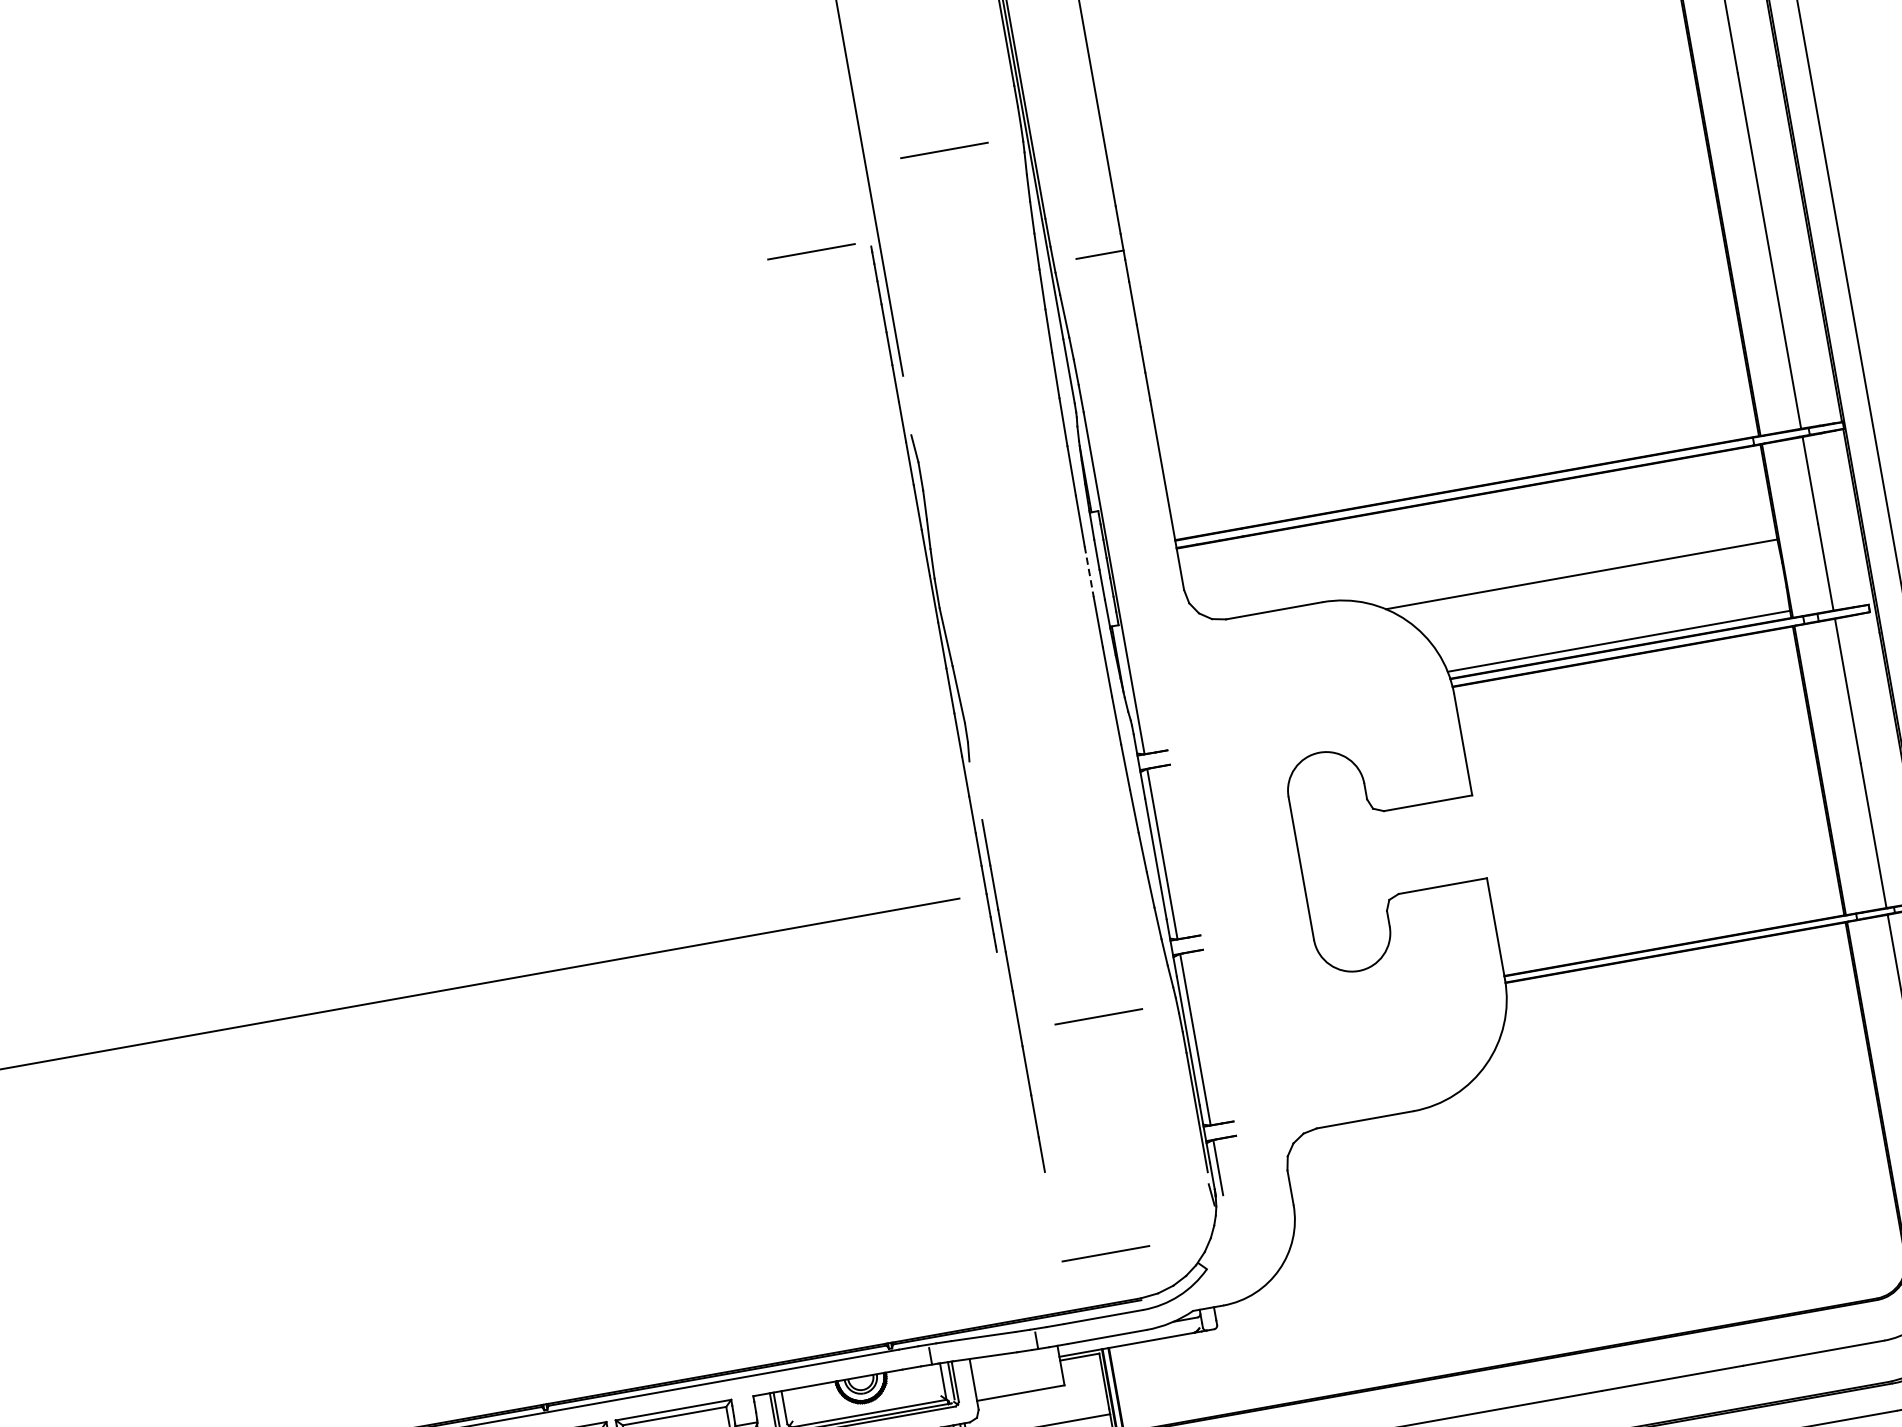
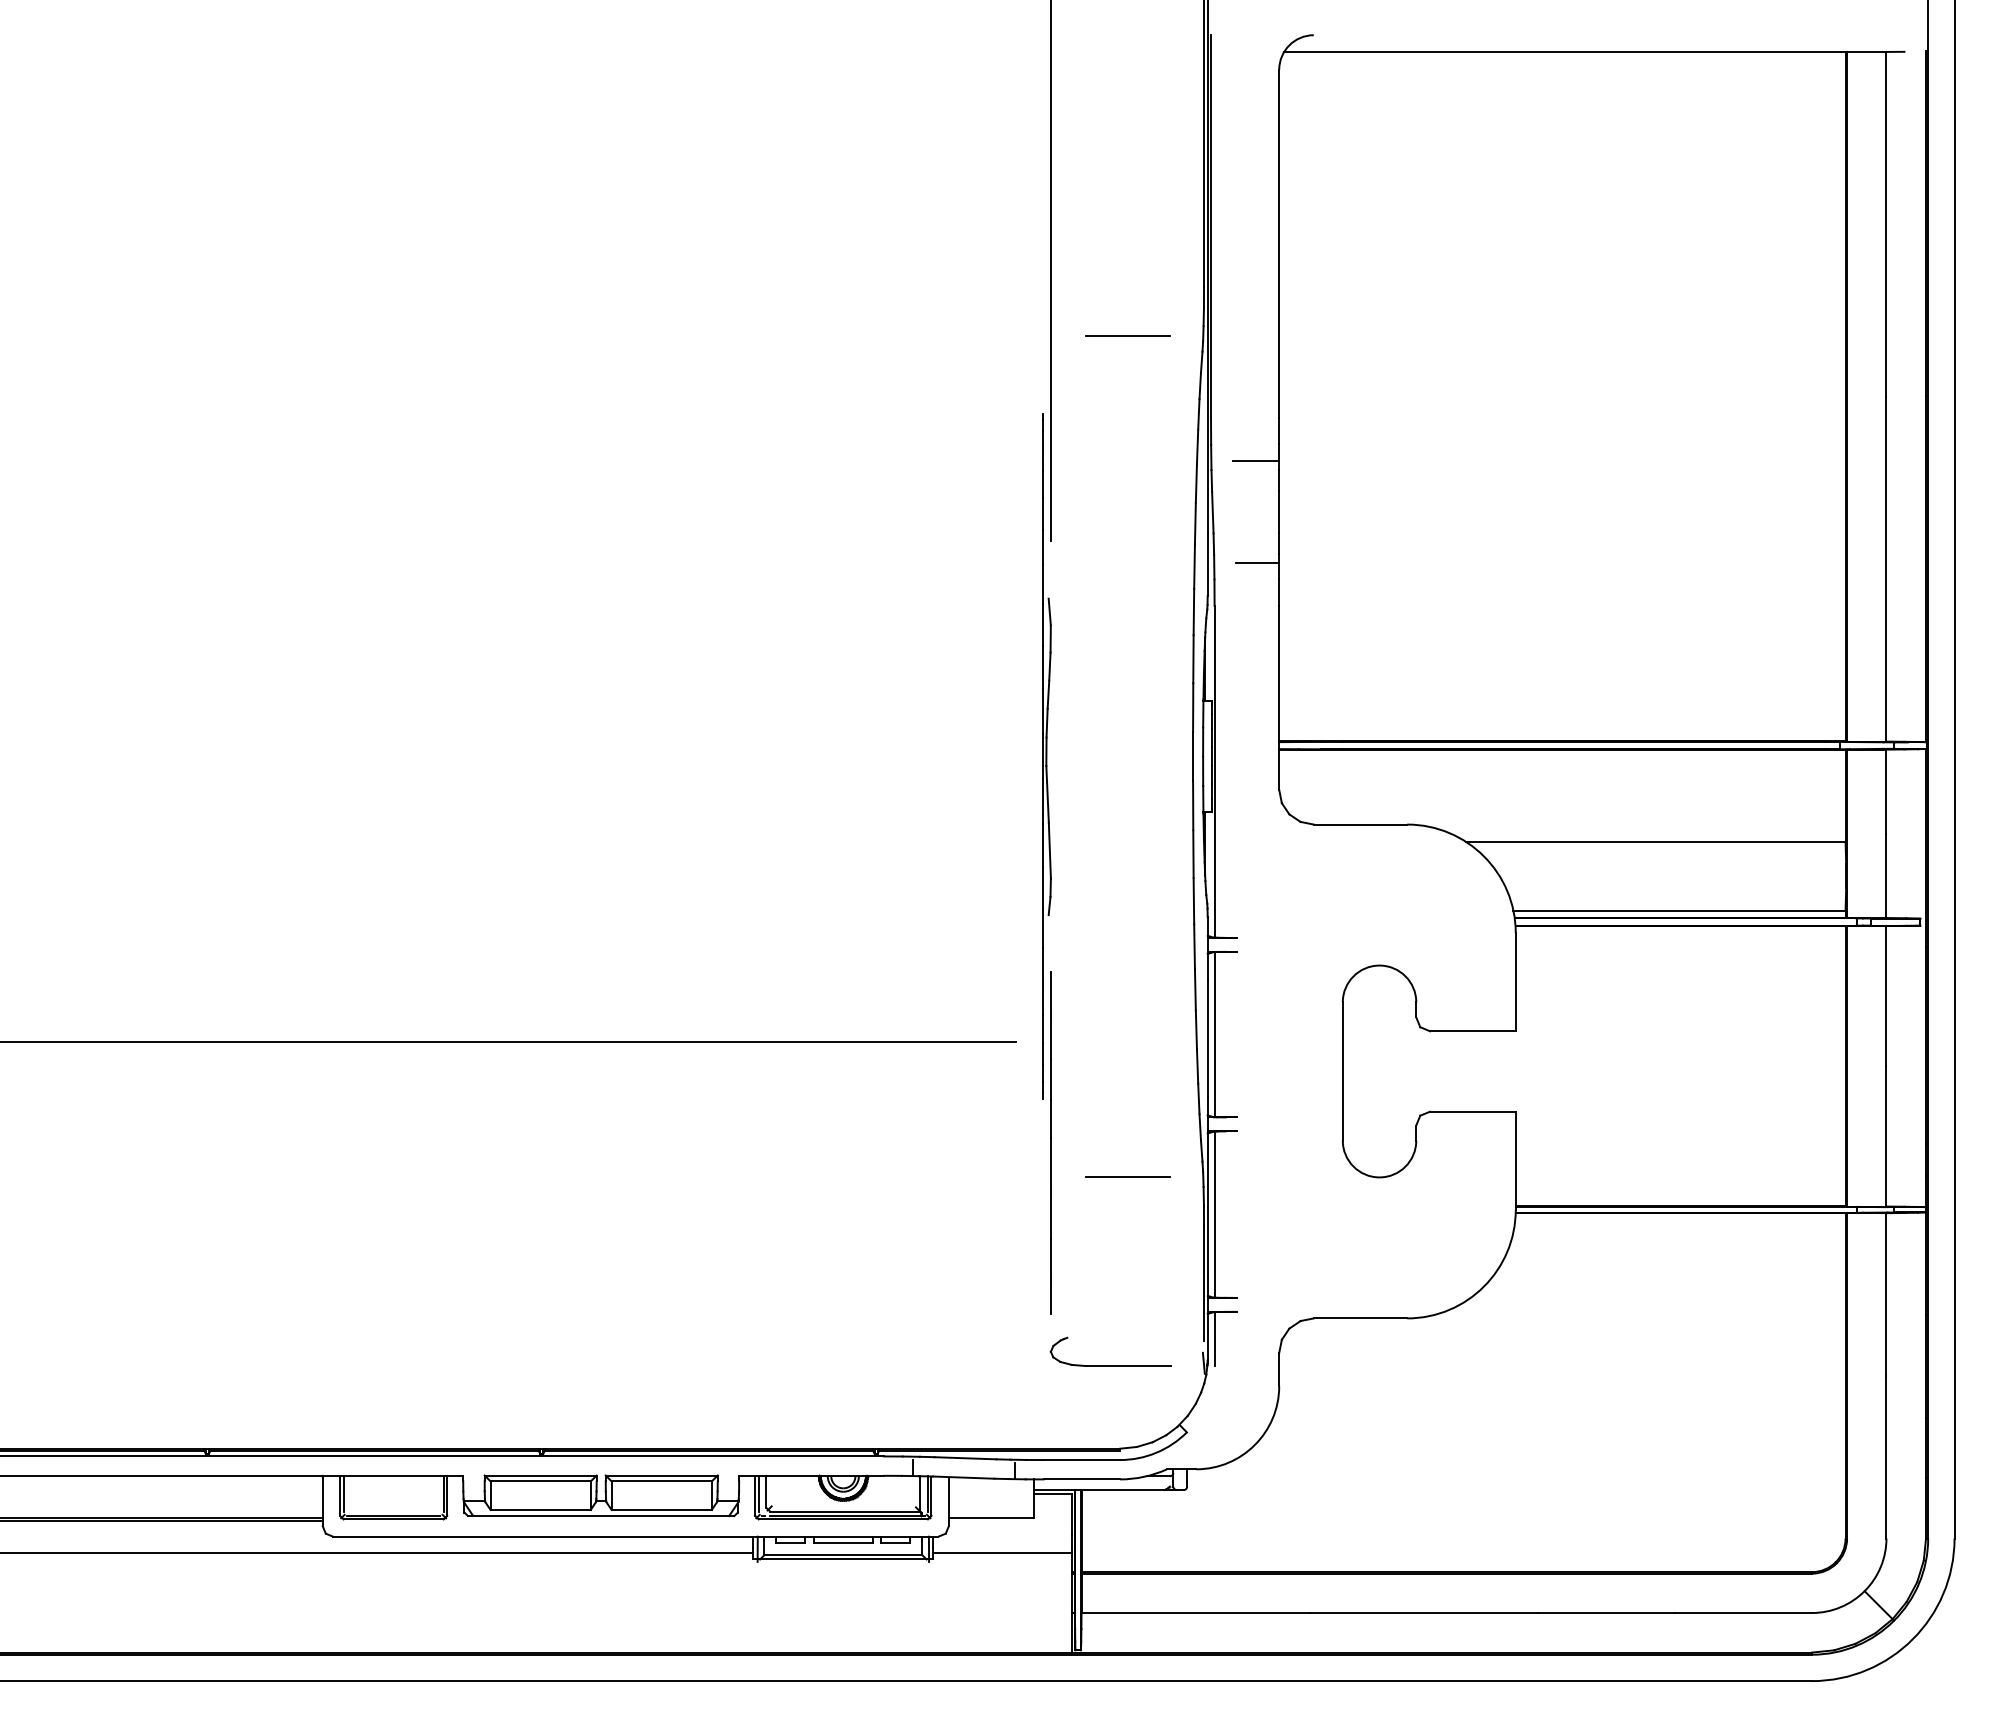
line: (811, 250) -> (985, 408), removed
line: (1119, 359) -> (1257, 562), added
line: (1089, 571) -> (1193, 756), dashed -> solid
part: (1115, 1214) -> (1110, 1365), added
line: (1105, 1253) -> (1094, 1400), removed

